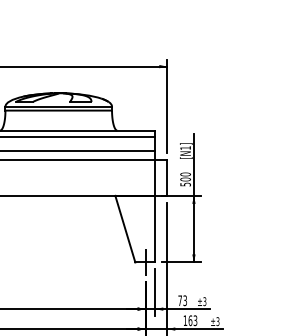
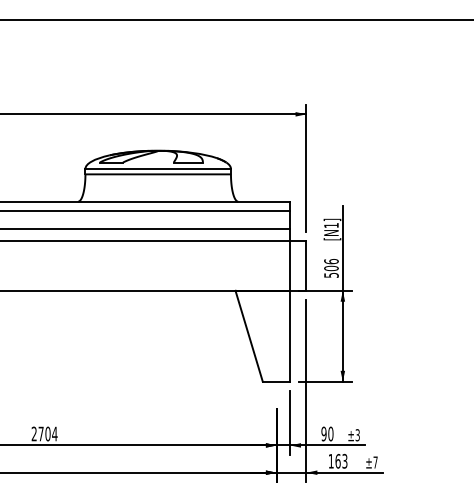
text: (185, 174) -> (331, 261), 500 -> 506
line: (145, 262) -> (276, 381), removed
text: (182, 300) -> (327, 433), 73 -> 90
text: (217, 321) -> (375, 462), ±3 -> ±7

